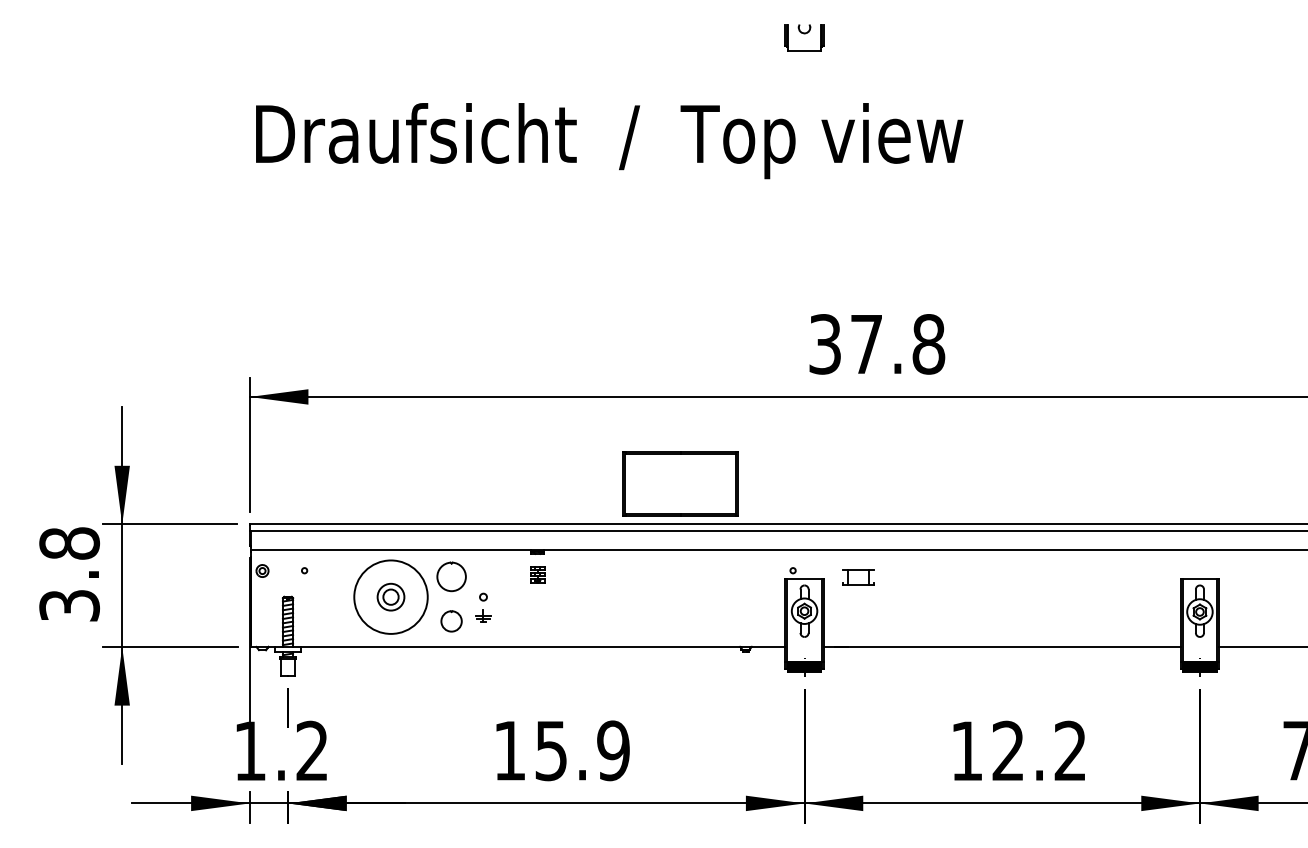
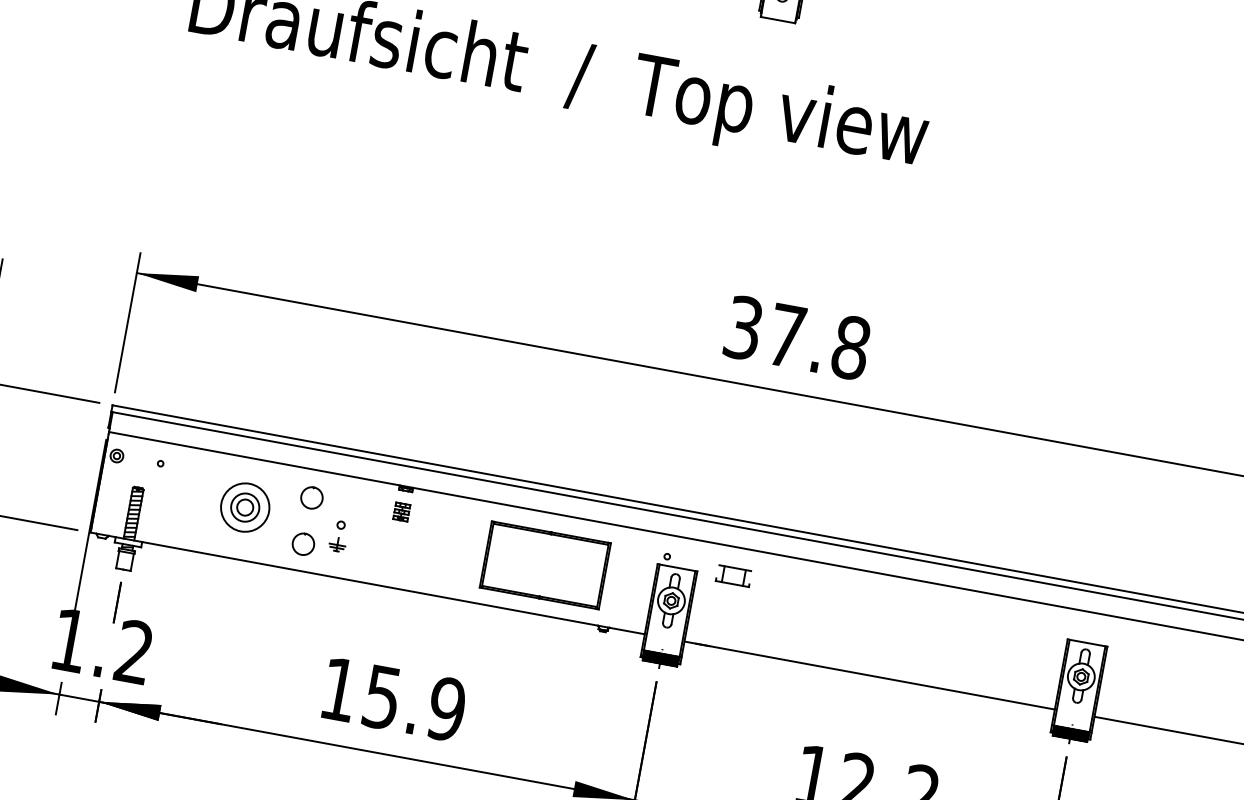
part: (680, 483) -> (545, 565), moved
part: (451, 576) -> (311, 497), size x0.71
circle: (390, 597) -> (244, 507), size x0.62

